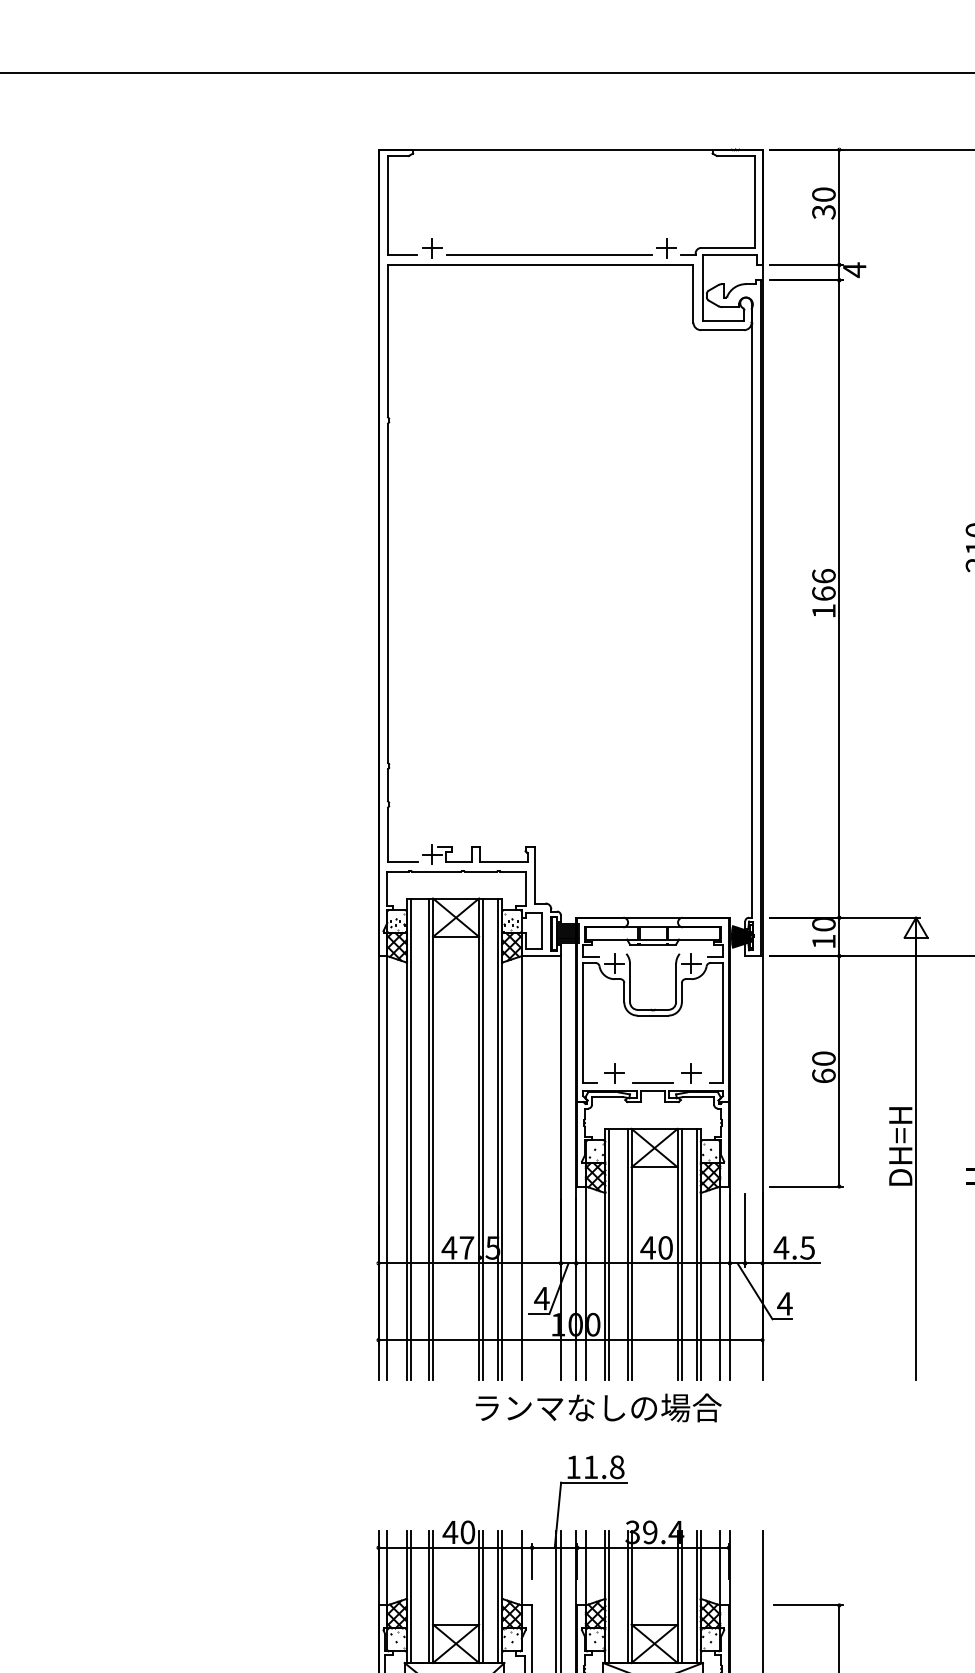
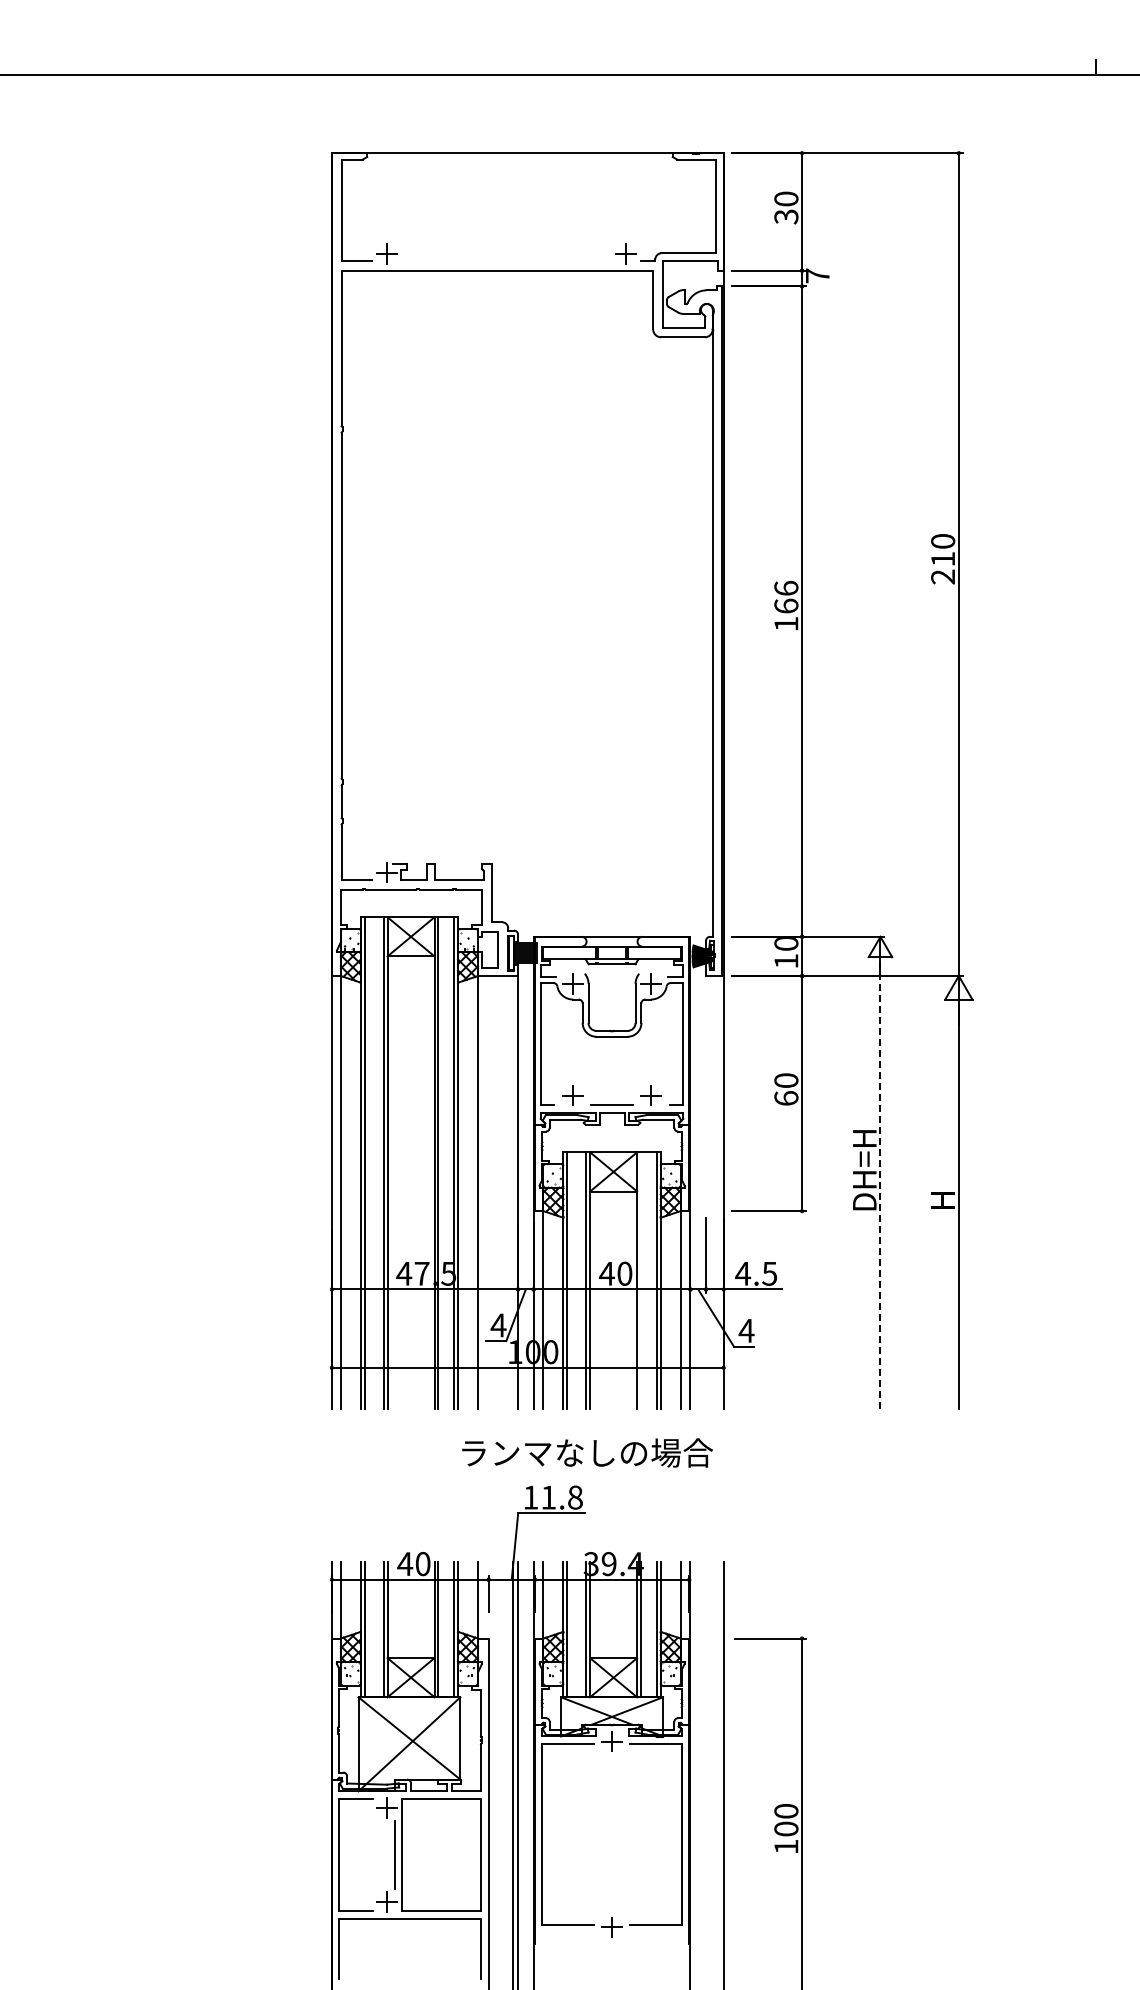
line: (549, 254) -> (506, 260), removed
text: (854, 270) -> (817, 276), 4 -> 7
line: (916, 1160) -> (880, 1184), solid -> dashed
line: (681, 1254) -> (641, 1280), removed
text: (598, 1407) -> (587, 1452), moved

